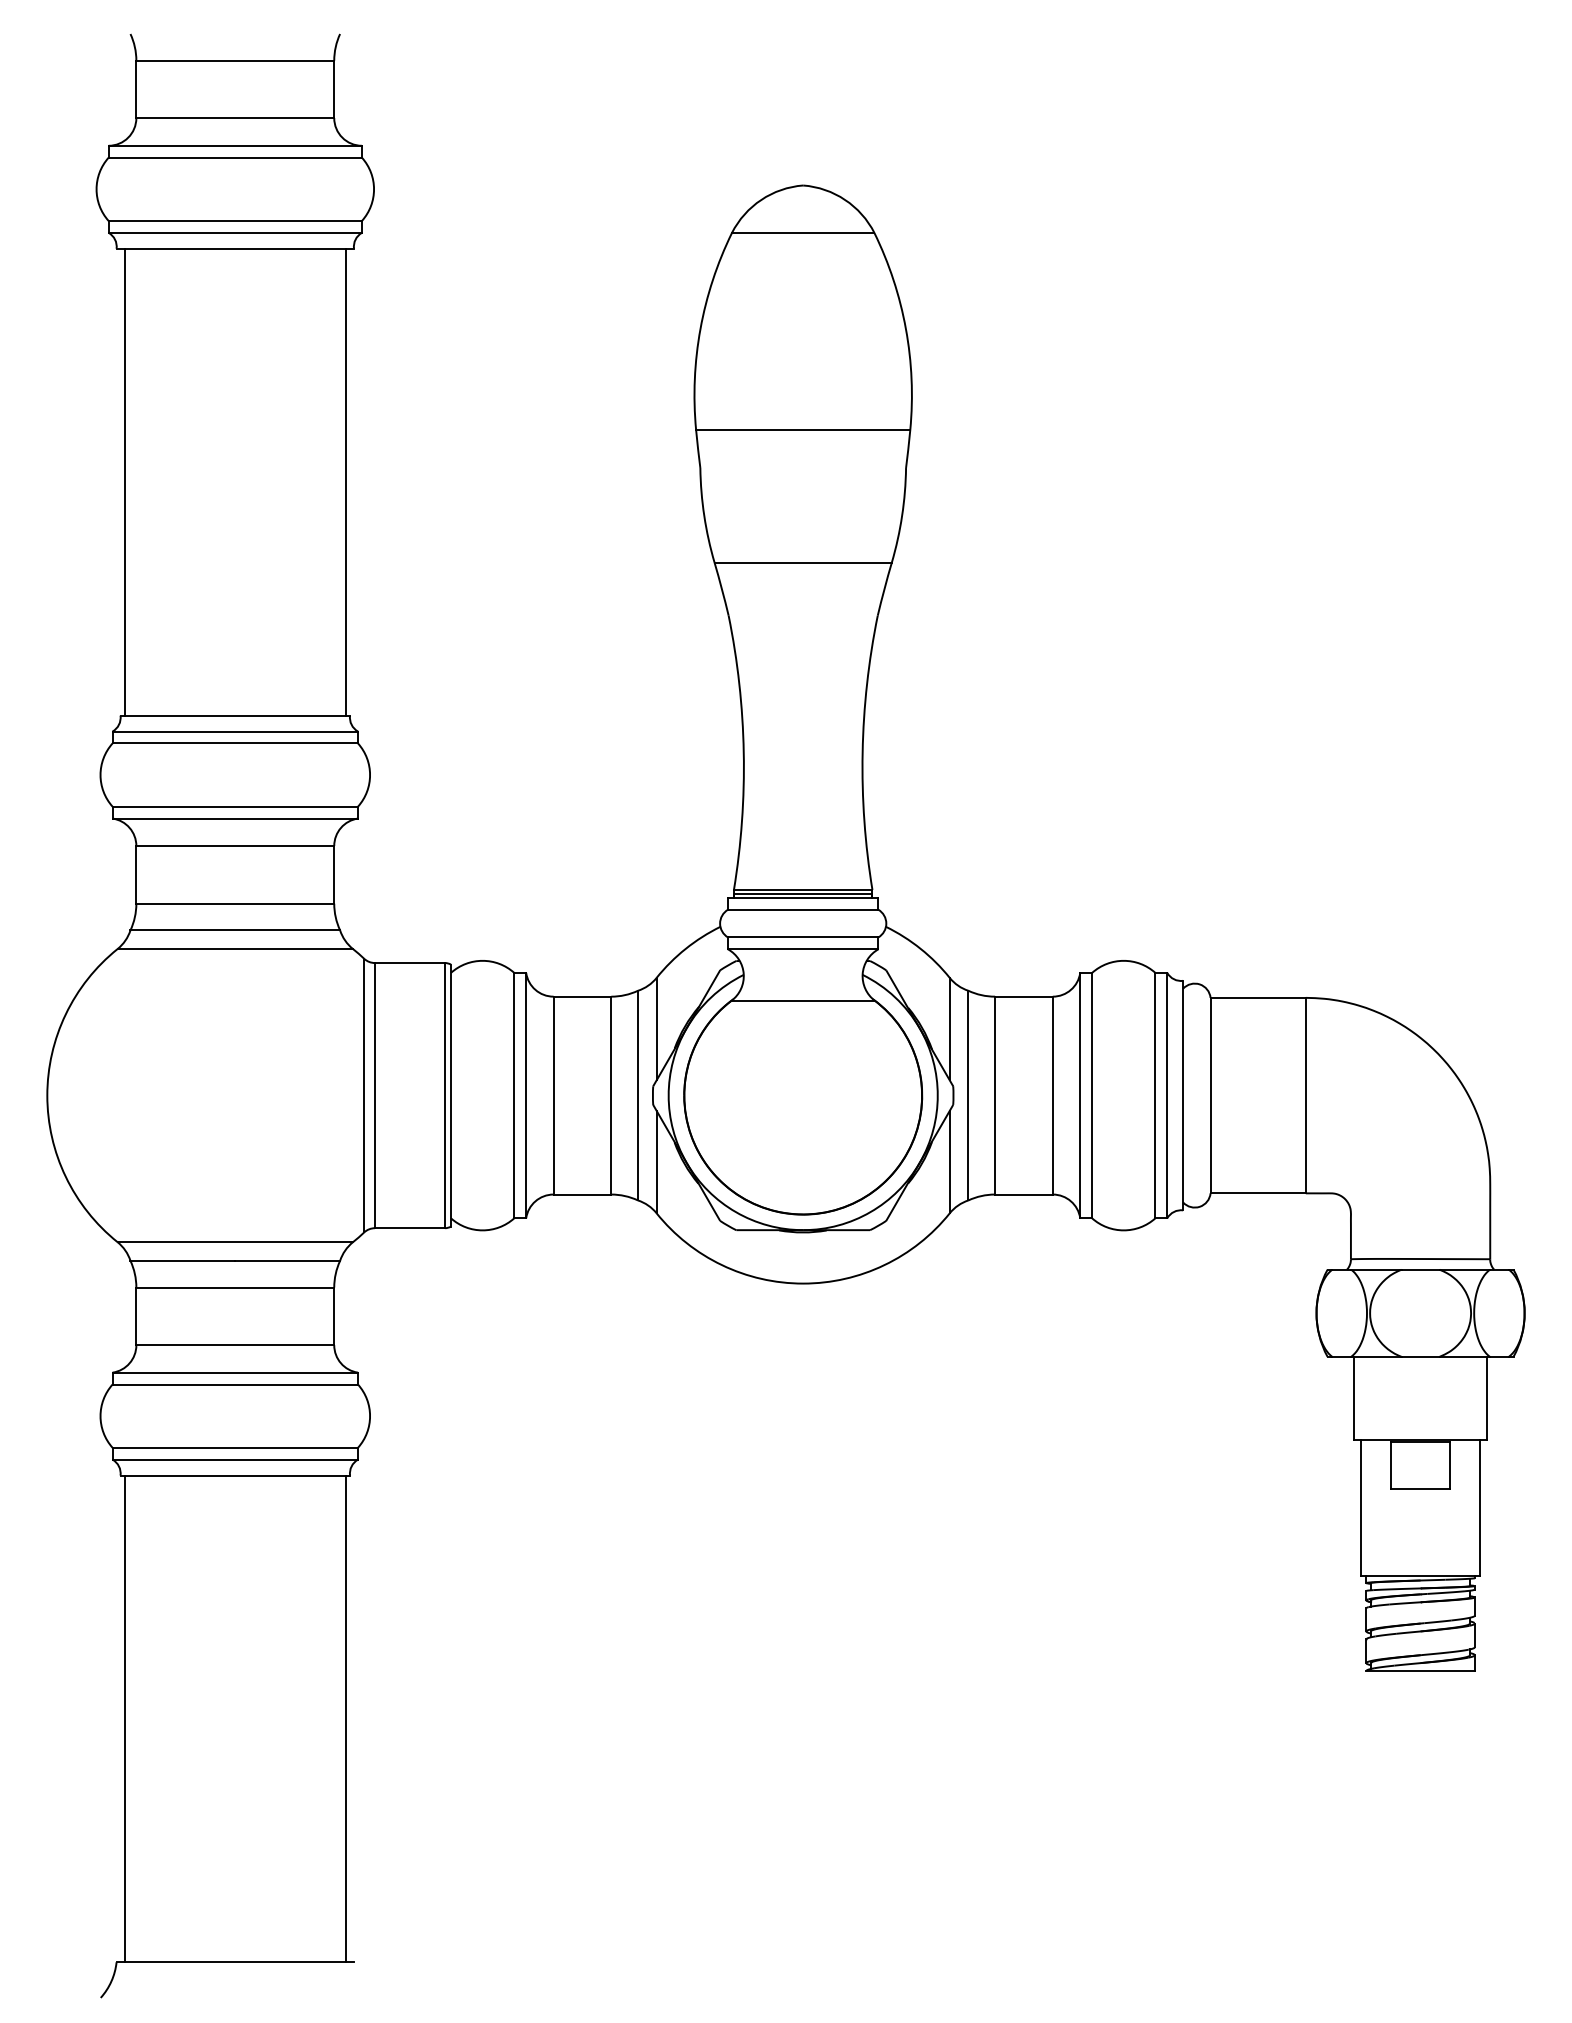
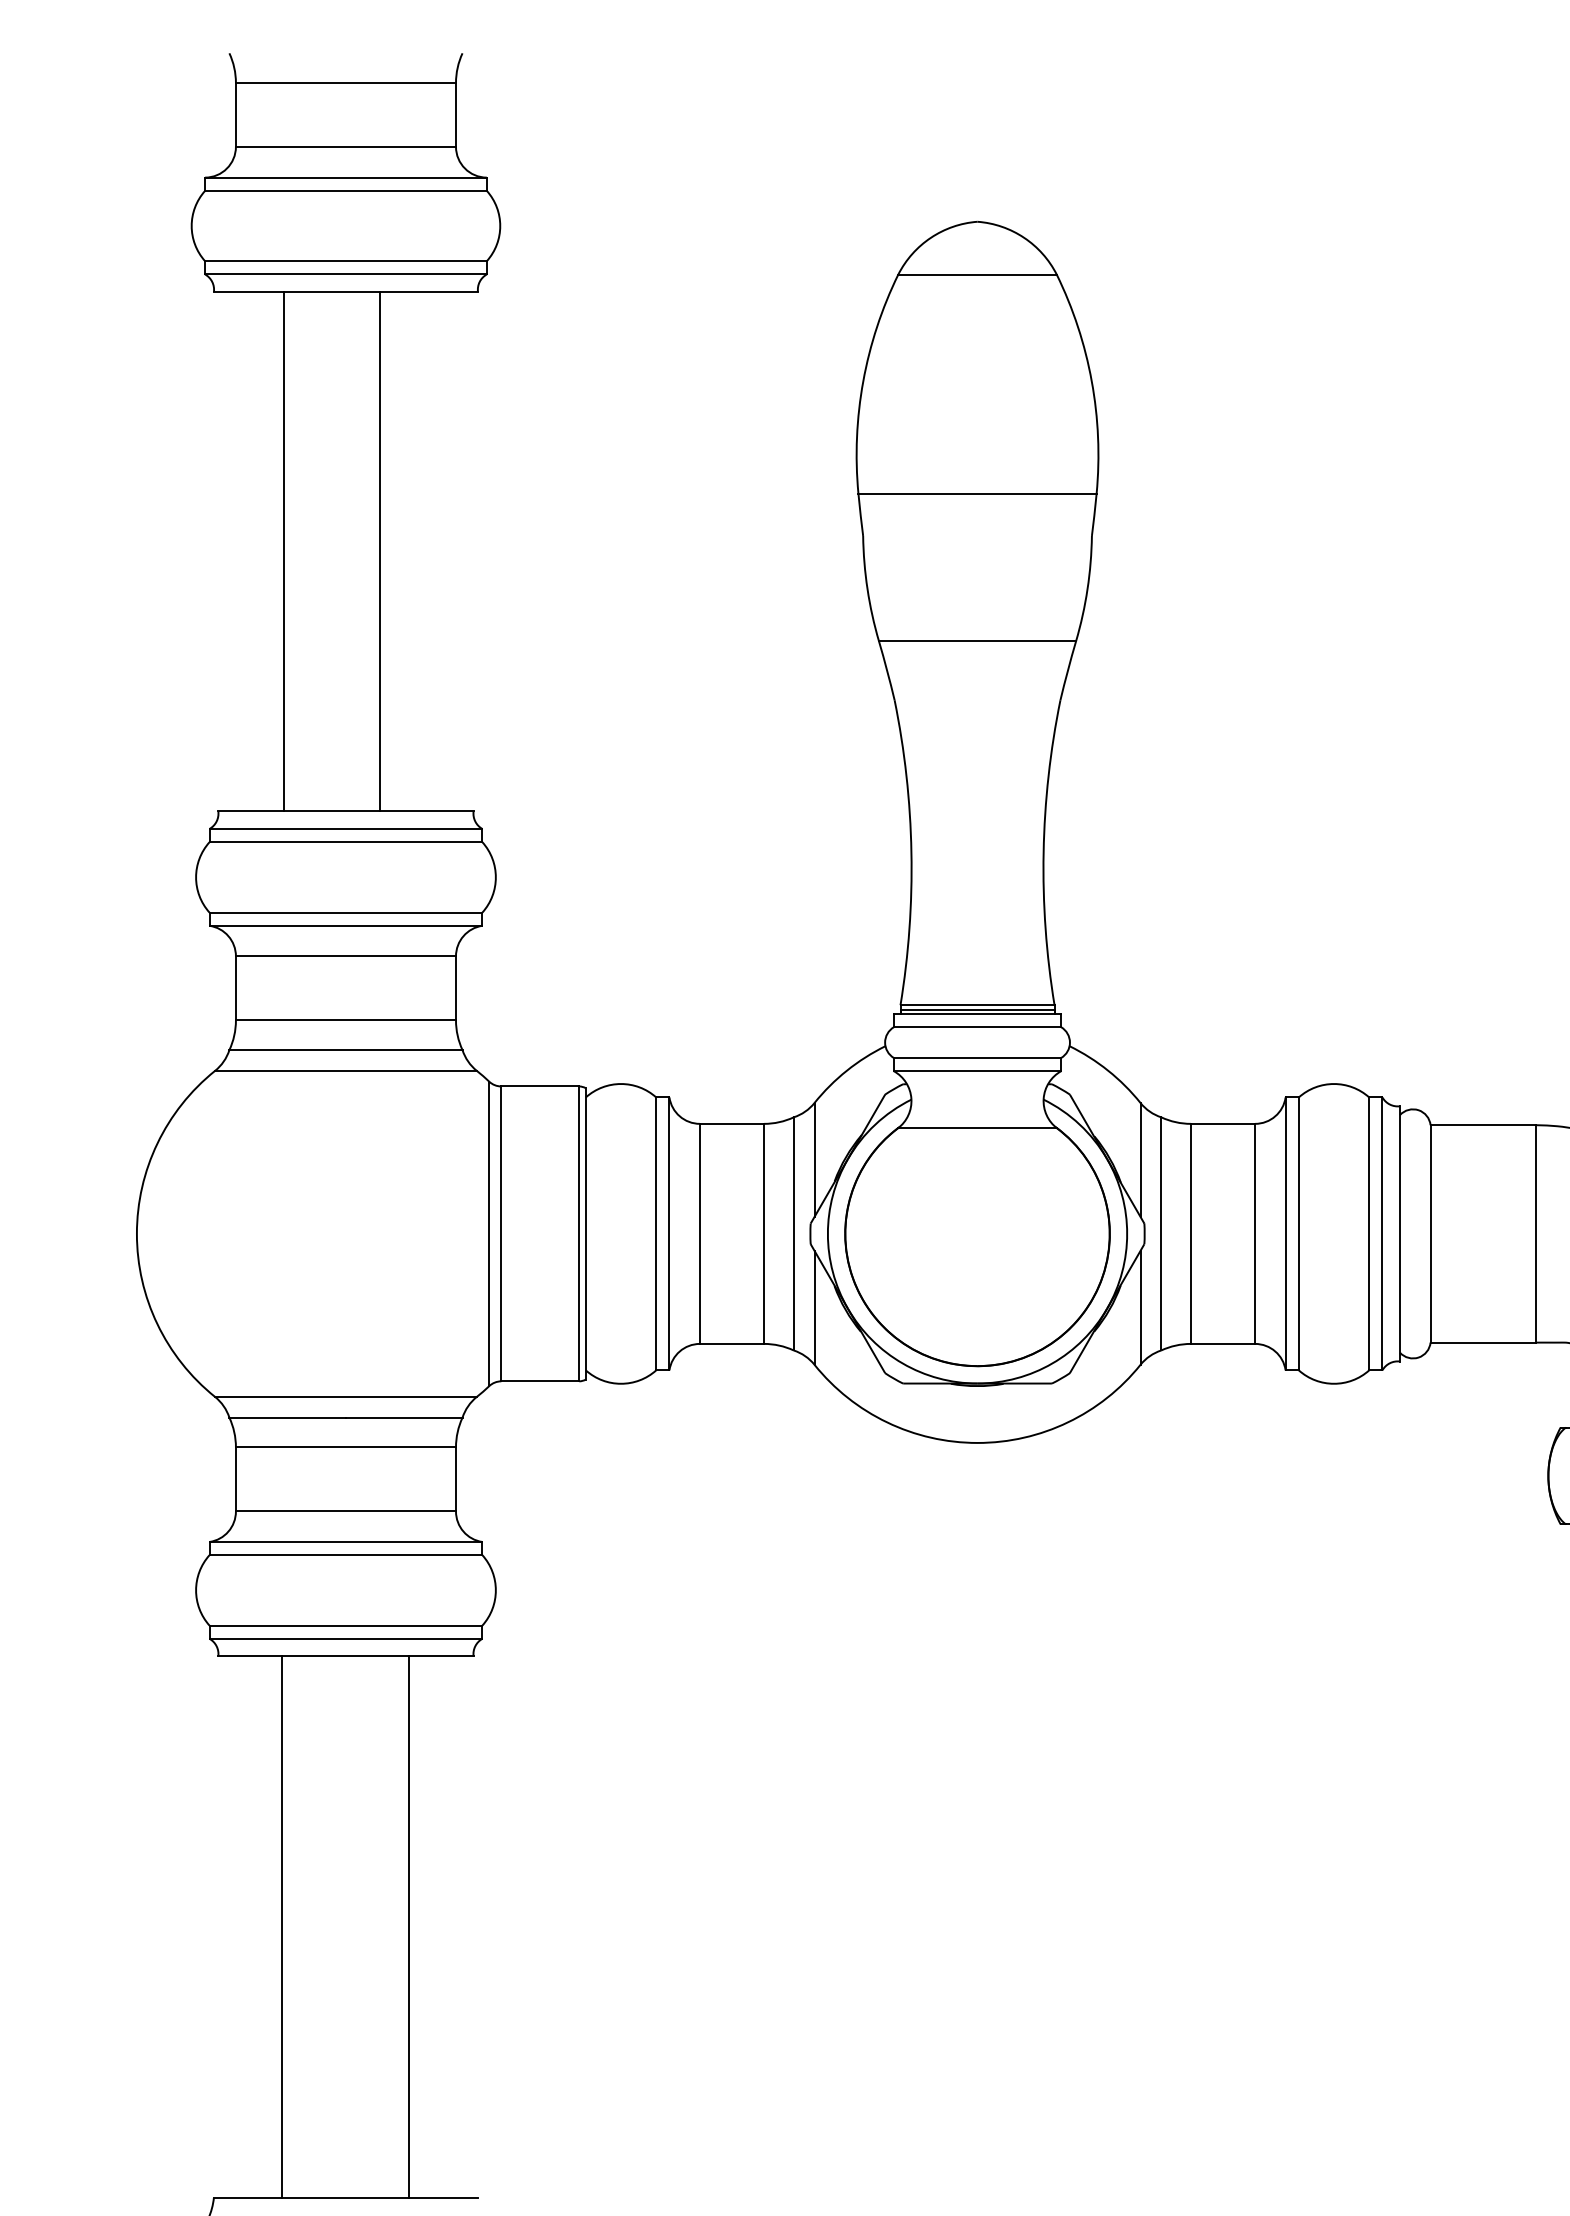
line: (124, 481) -> (283, 550), moved
line: (346, 481) -> (380, 550), moved
line: (124, 1718) -> (281, 1926), moved
line: (346, 1718) -> (409, 1926), moved

